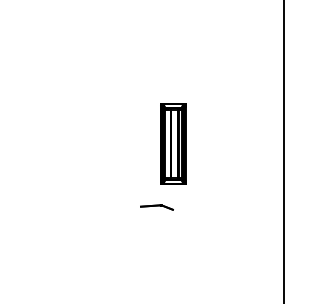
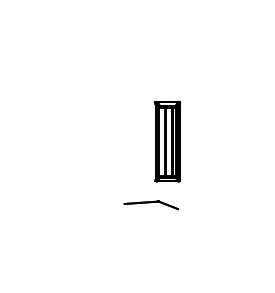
part: (156, 207) -> (150, 205), size x1.67

